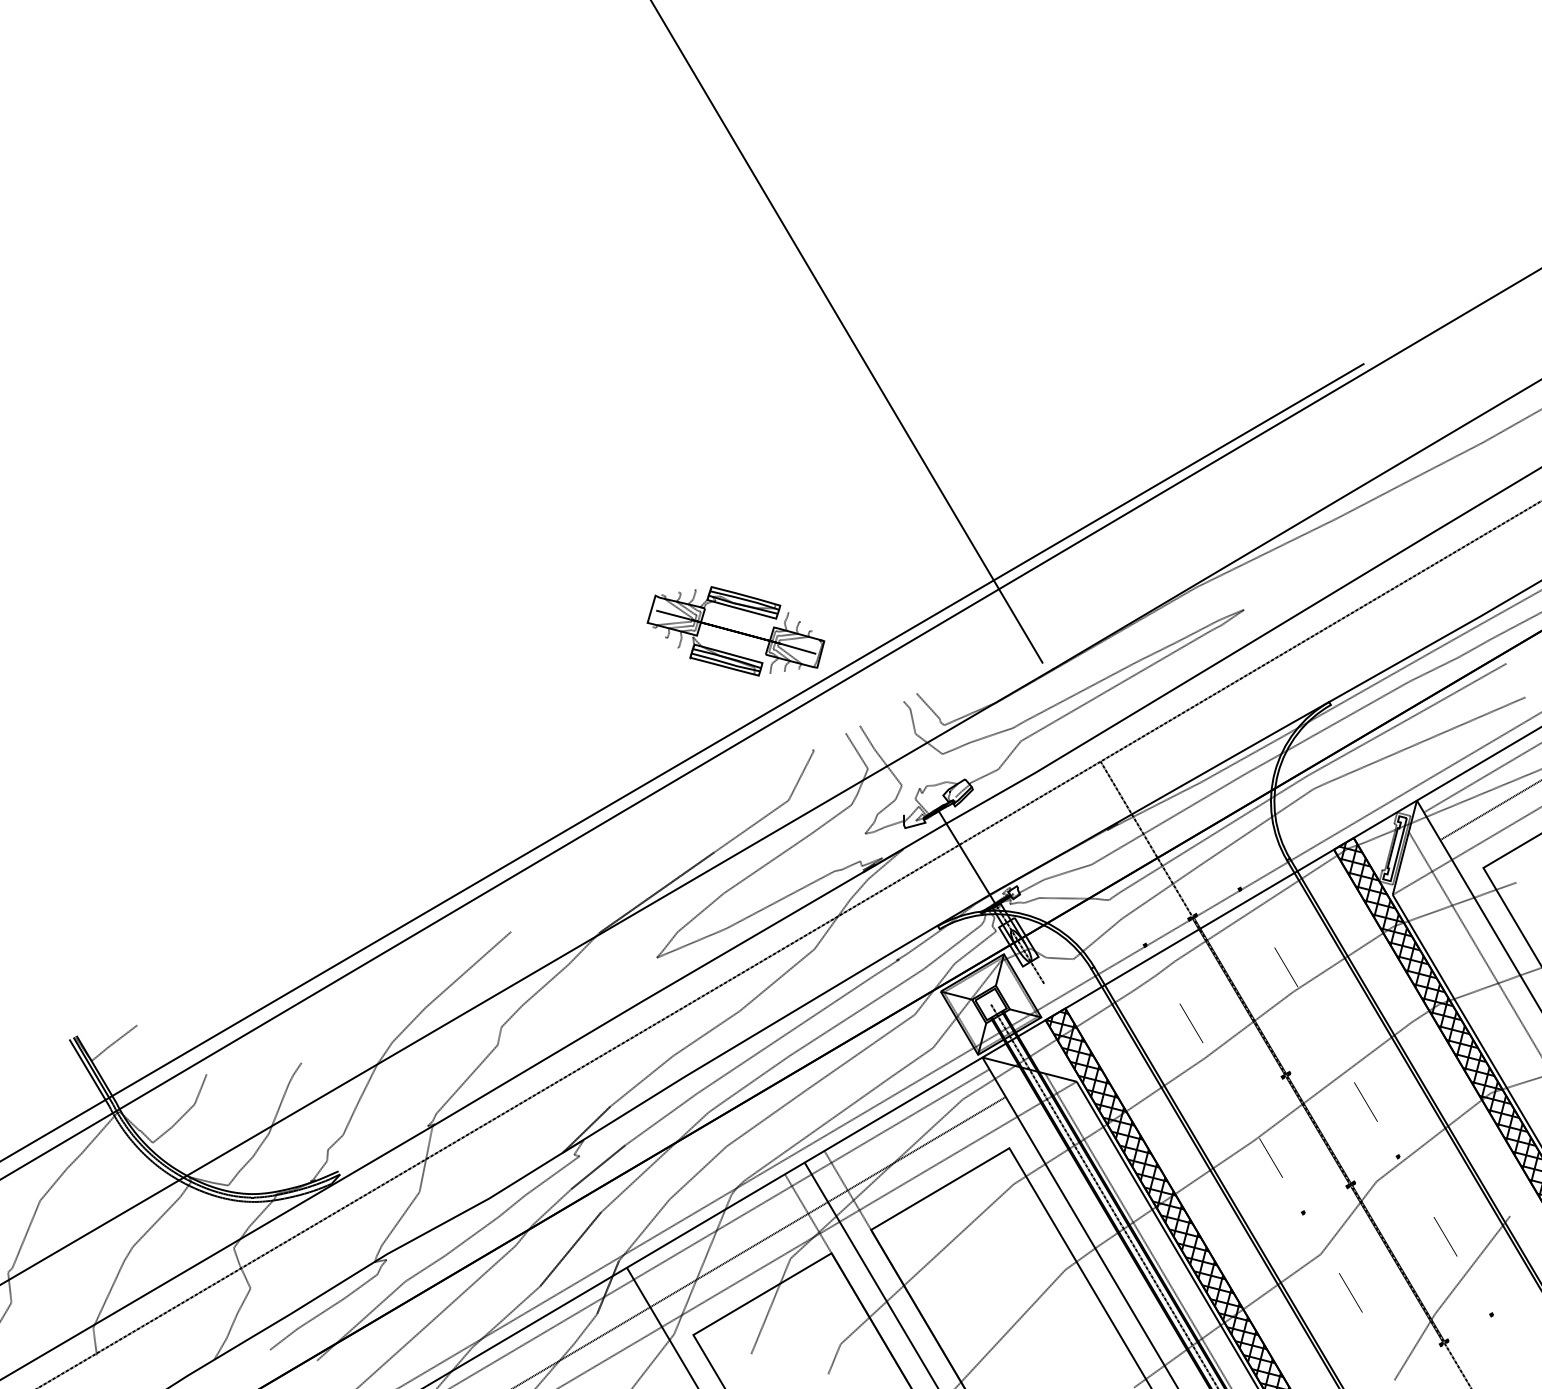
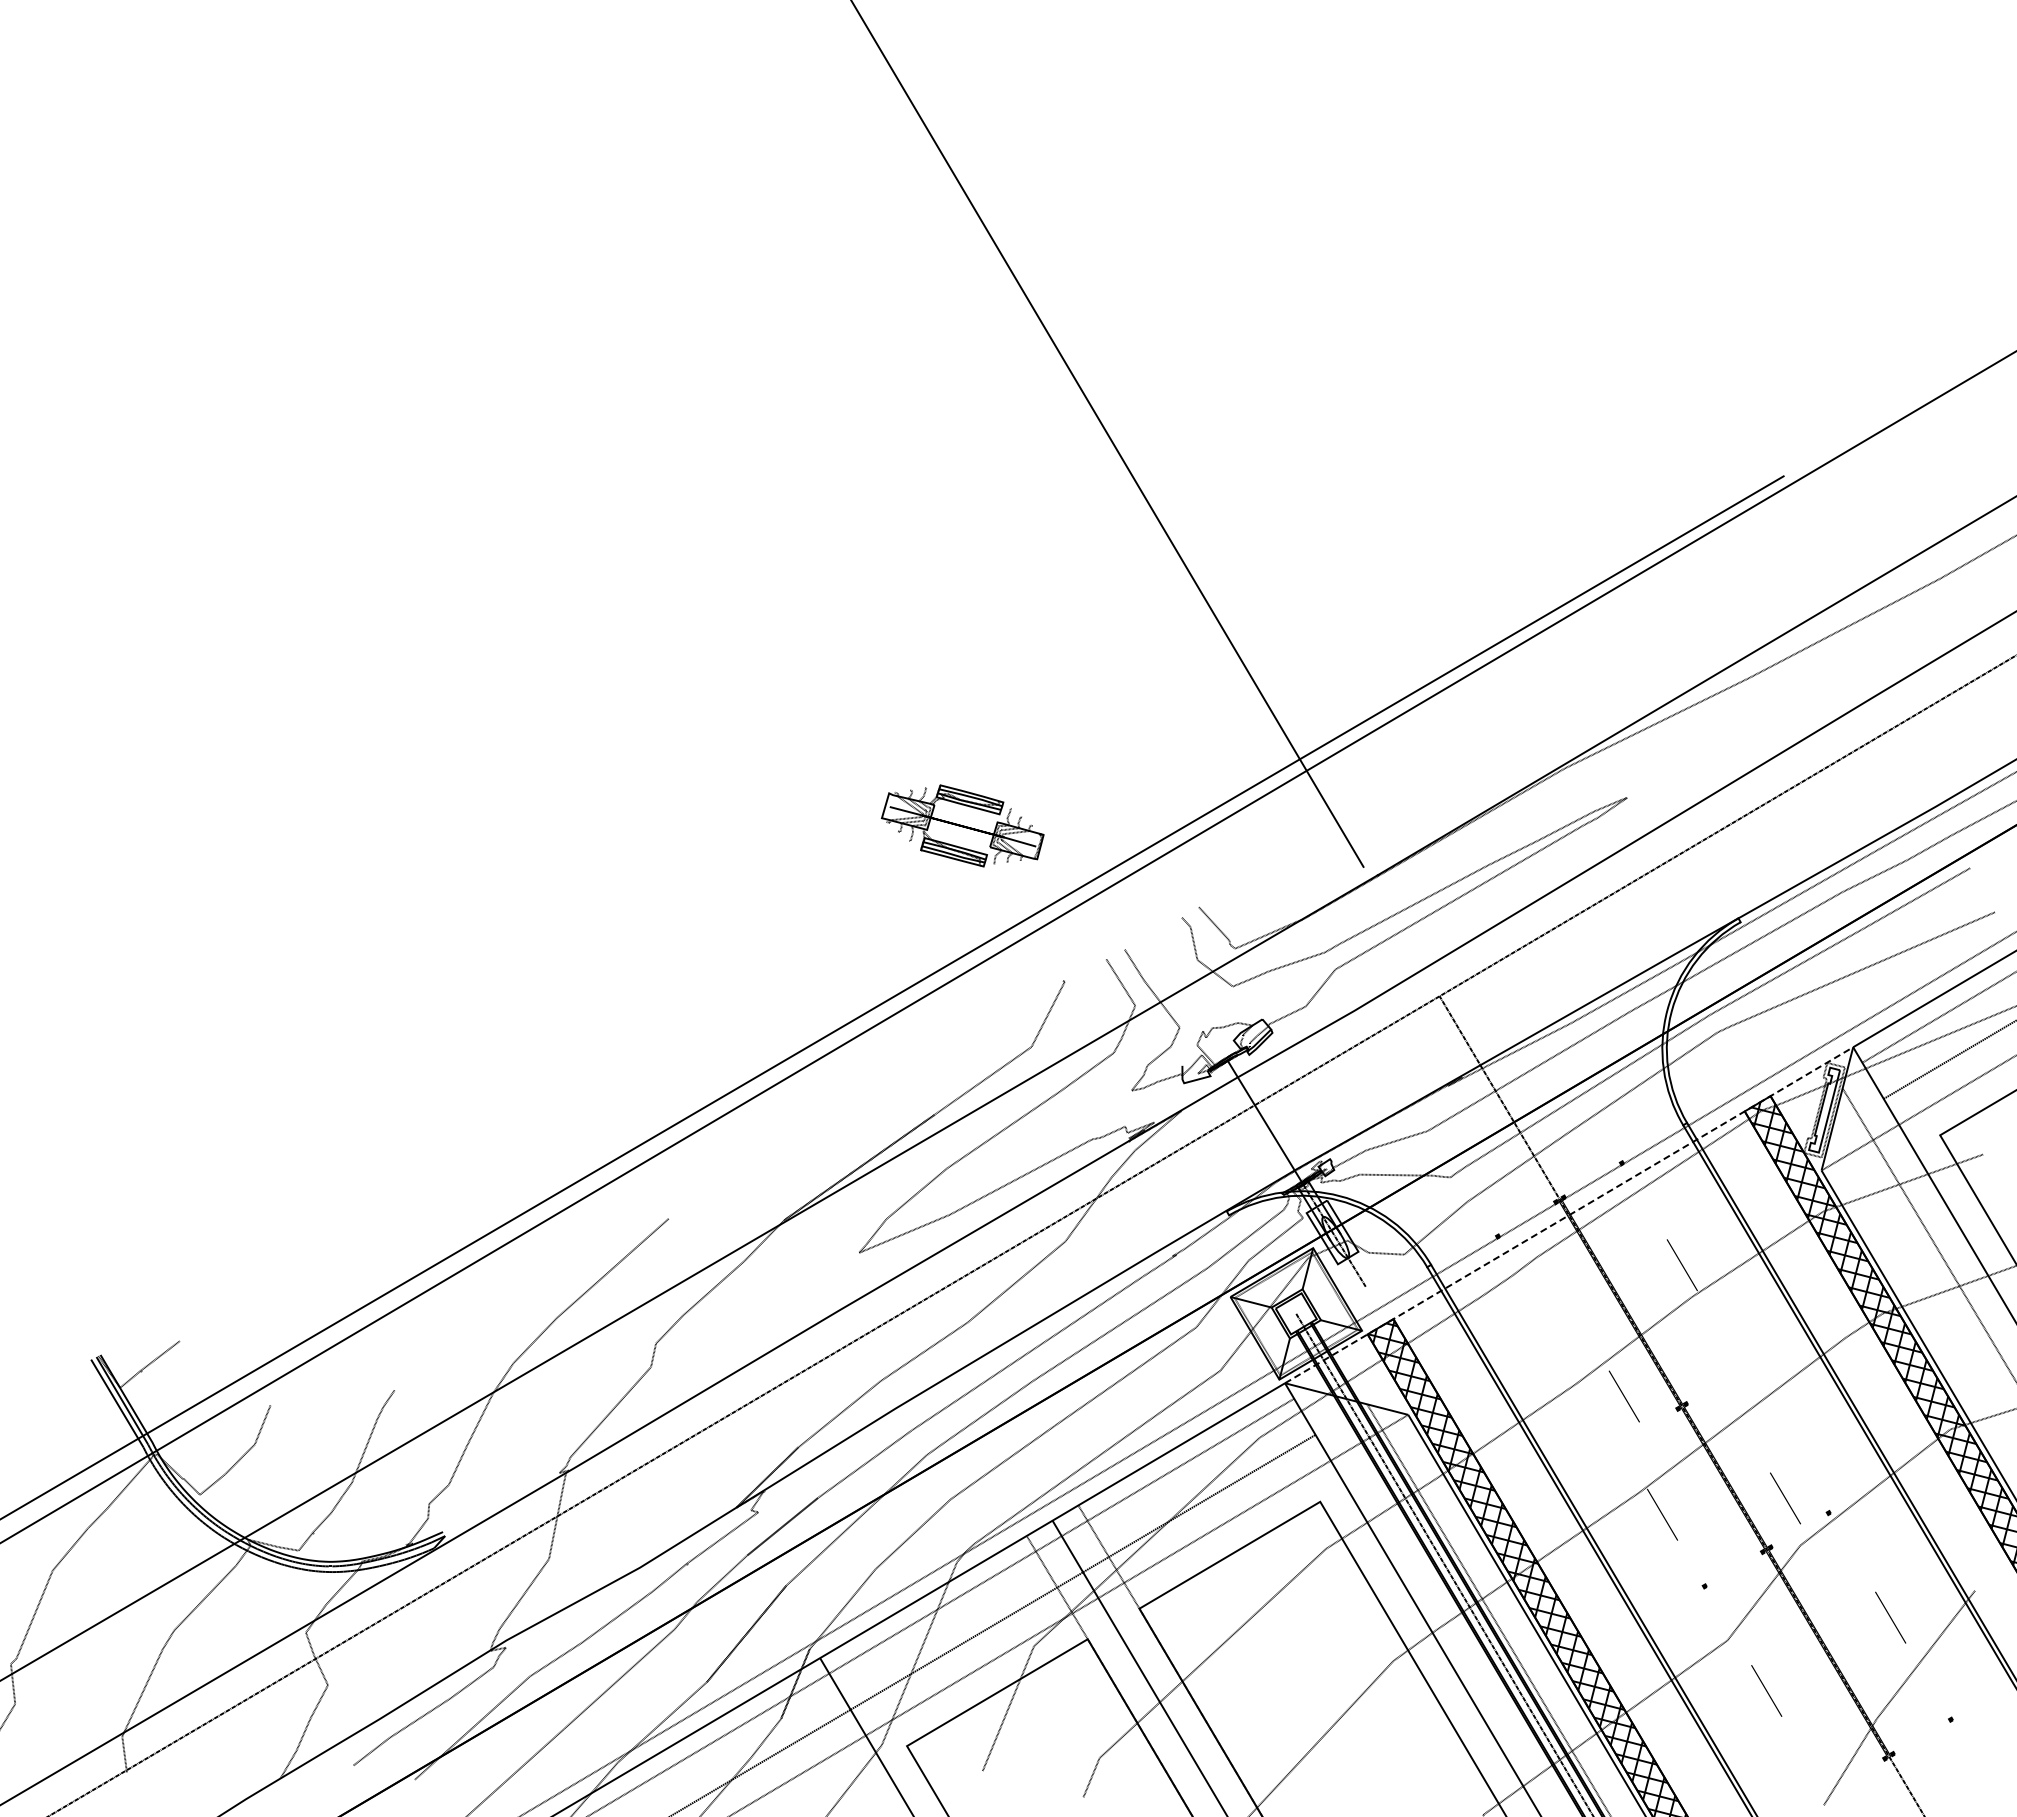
part: (735, 631) -> (962, 825), size x0.7
line: (1199, 929) -> (1569, 1215), solid -> dashed
line: (1190, 1023) -> (1623, 1396), moved
line: (1365, 1102) -> (1785, 1498), moved

